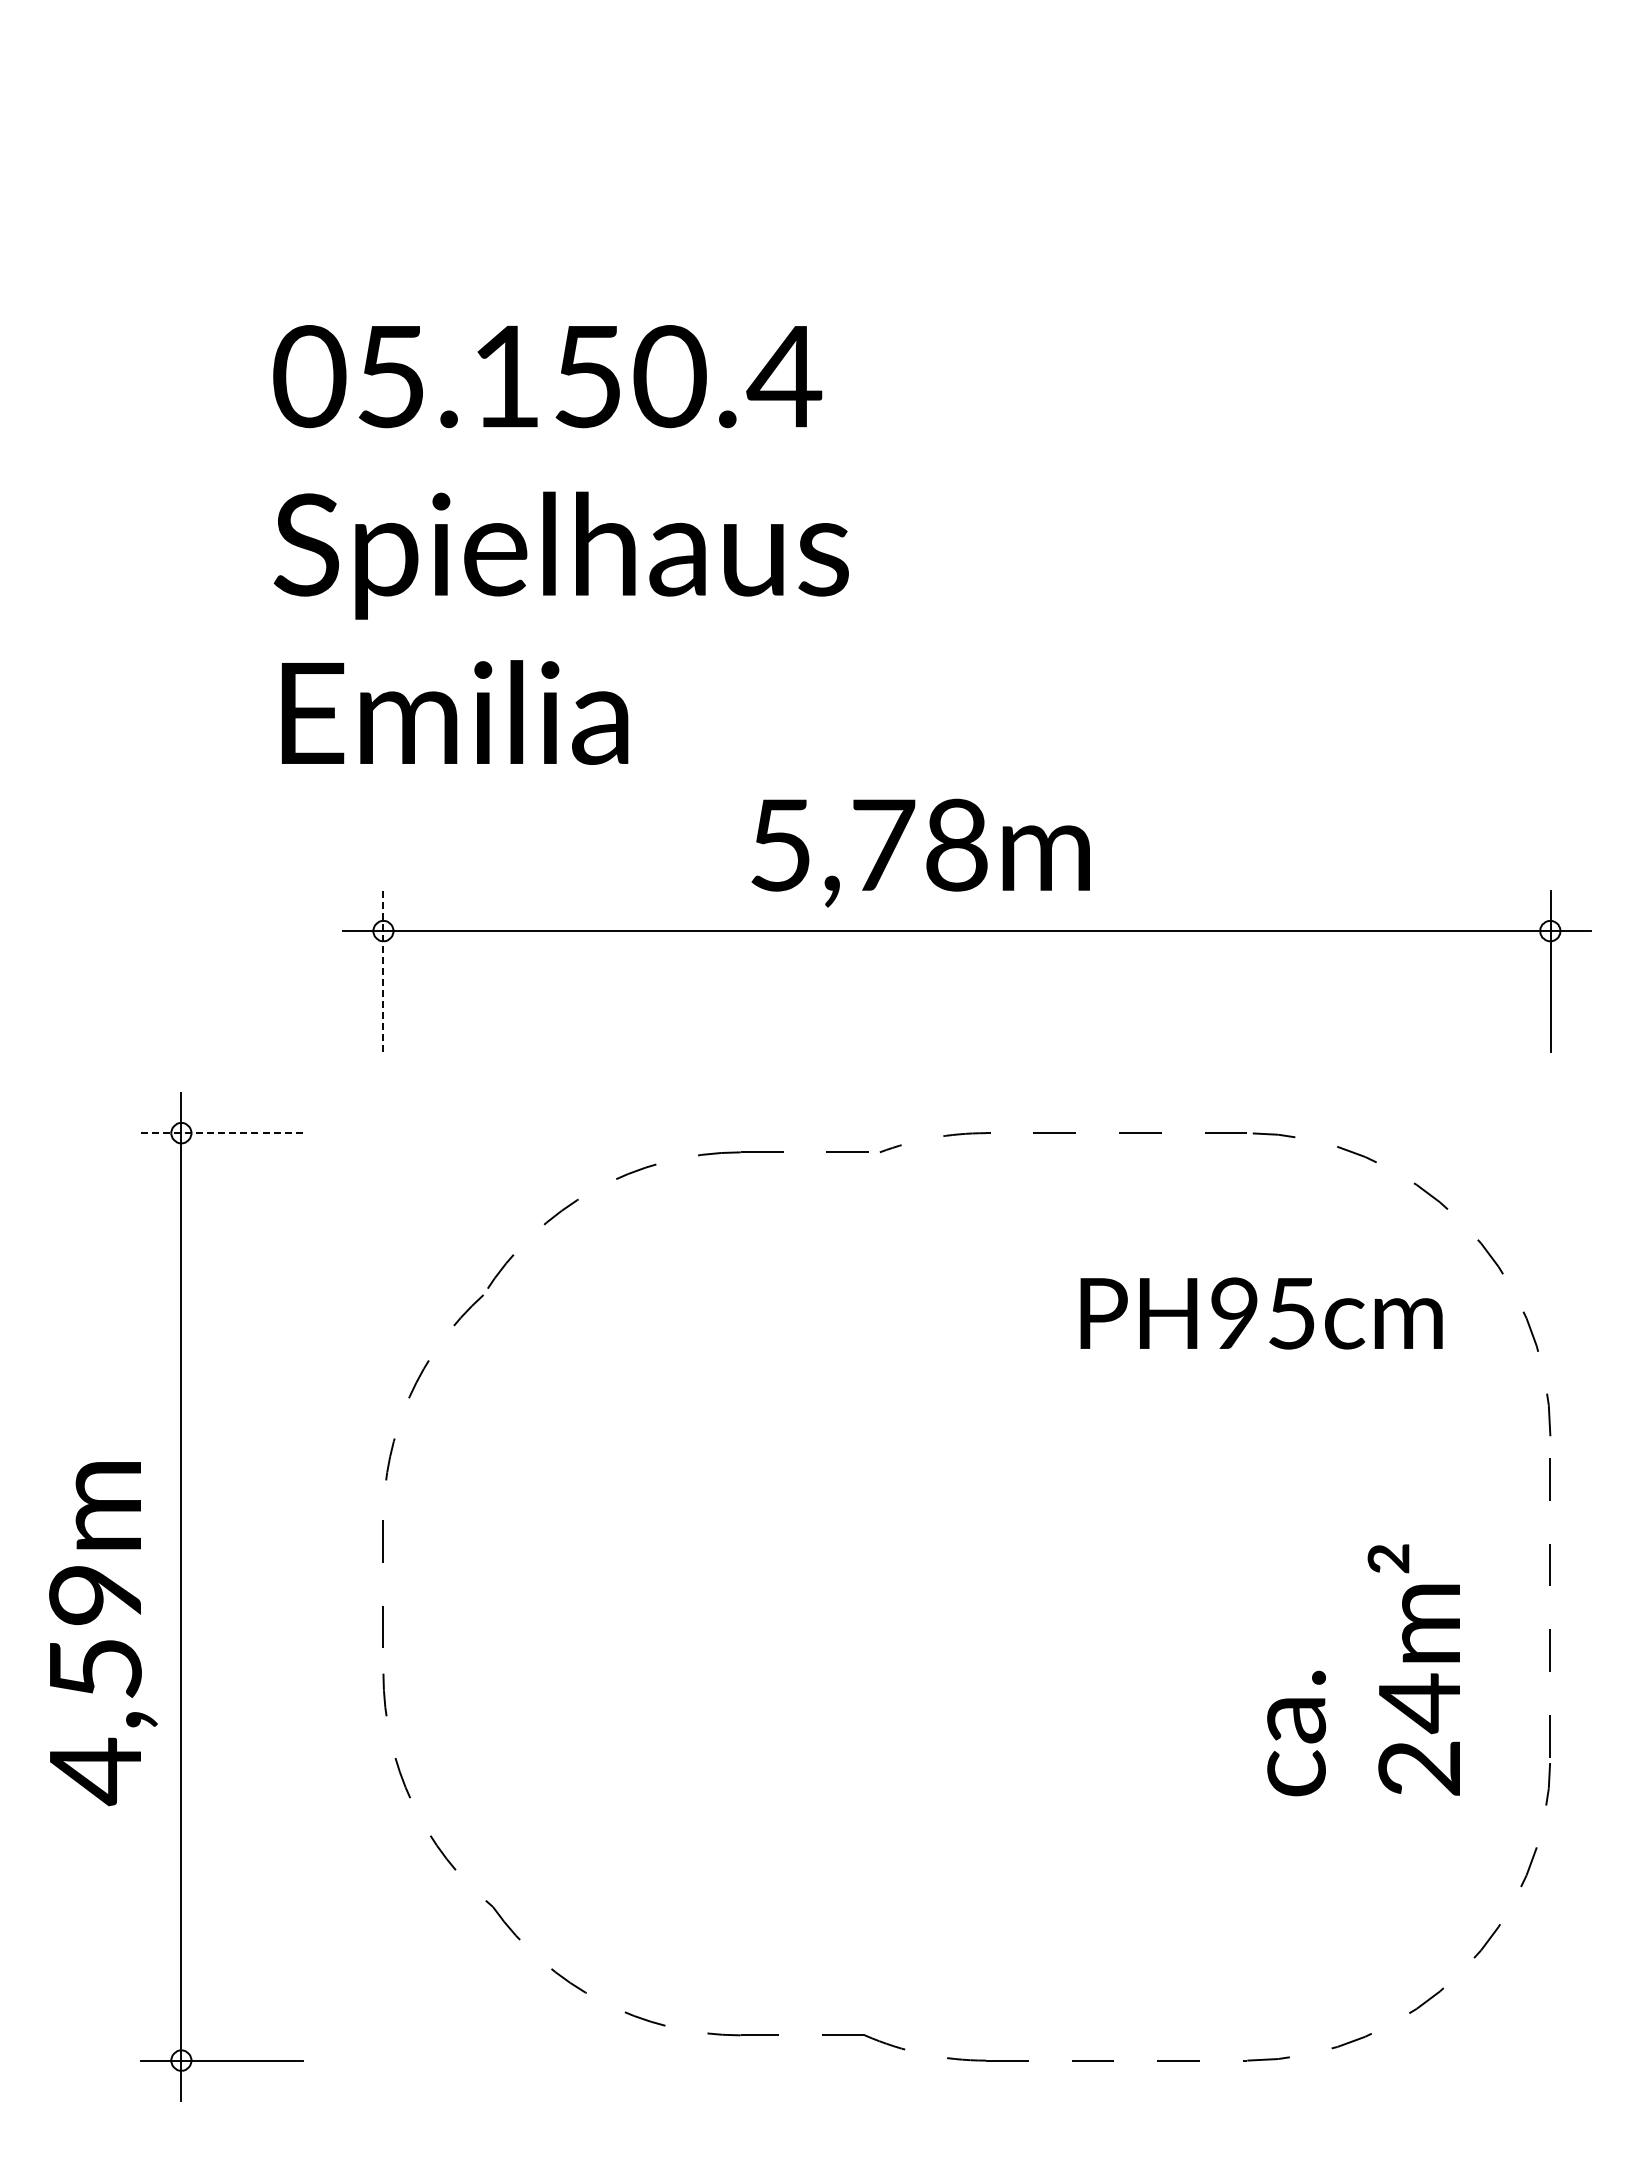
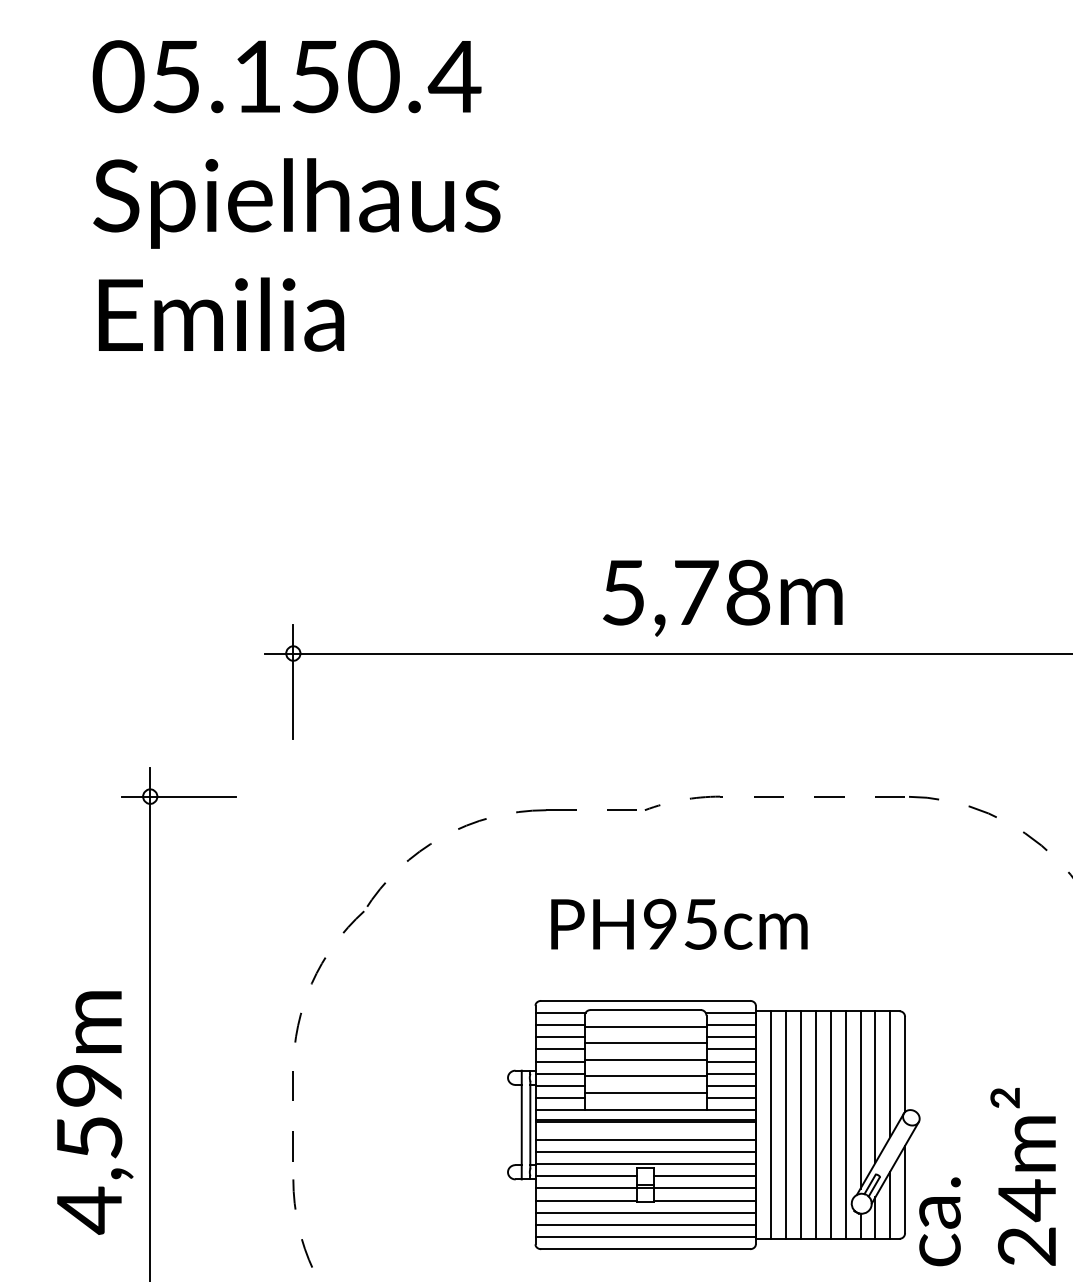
text: (560, 544) -> (296, 195), moved
text: (920, 852) -> (722, 597), moved
line: (383, 971) -> (293, 682), dashed -> solid
line: (221, 1133) -> (178, 796), dashed -> solid
text: (1261, 1313) -> (679, 924), moved
part: (976, 1596) -> (713, 1124), added
text: (103, 1634) -> (95, 1113), moved

